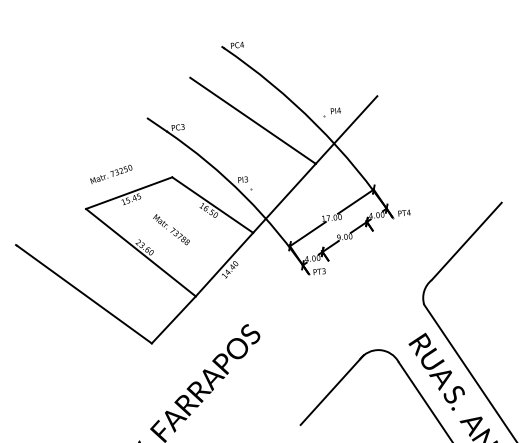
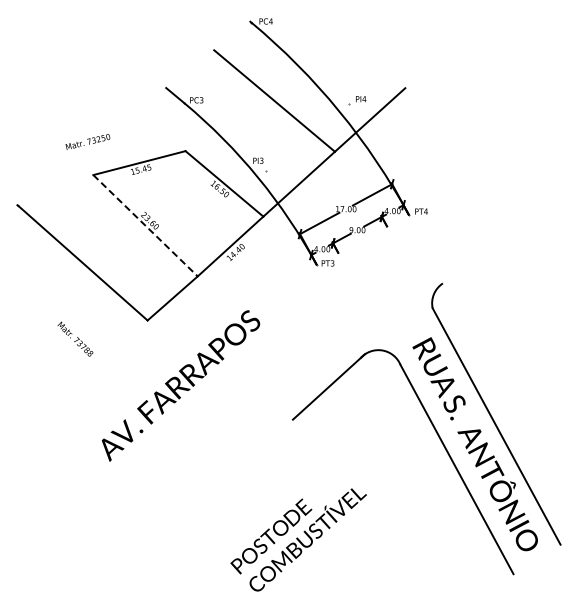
text: (110, 174) -> (87, 141), moved
text: (171, 229) -> (75, 338), moved
line: (466, 240) -> (482, 246), removed
line: (140, 252) -> (145, 225), solid -> dashed

